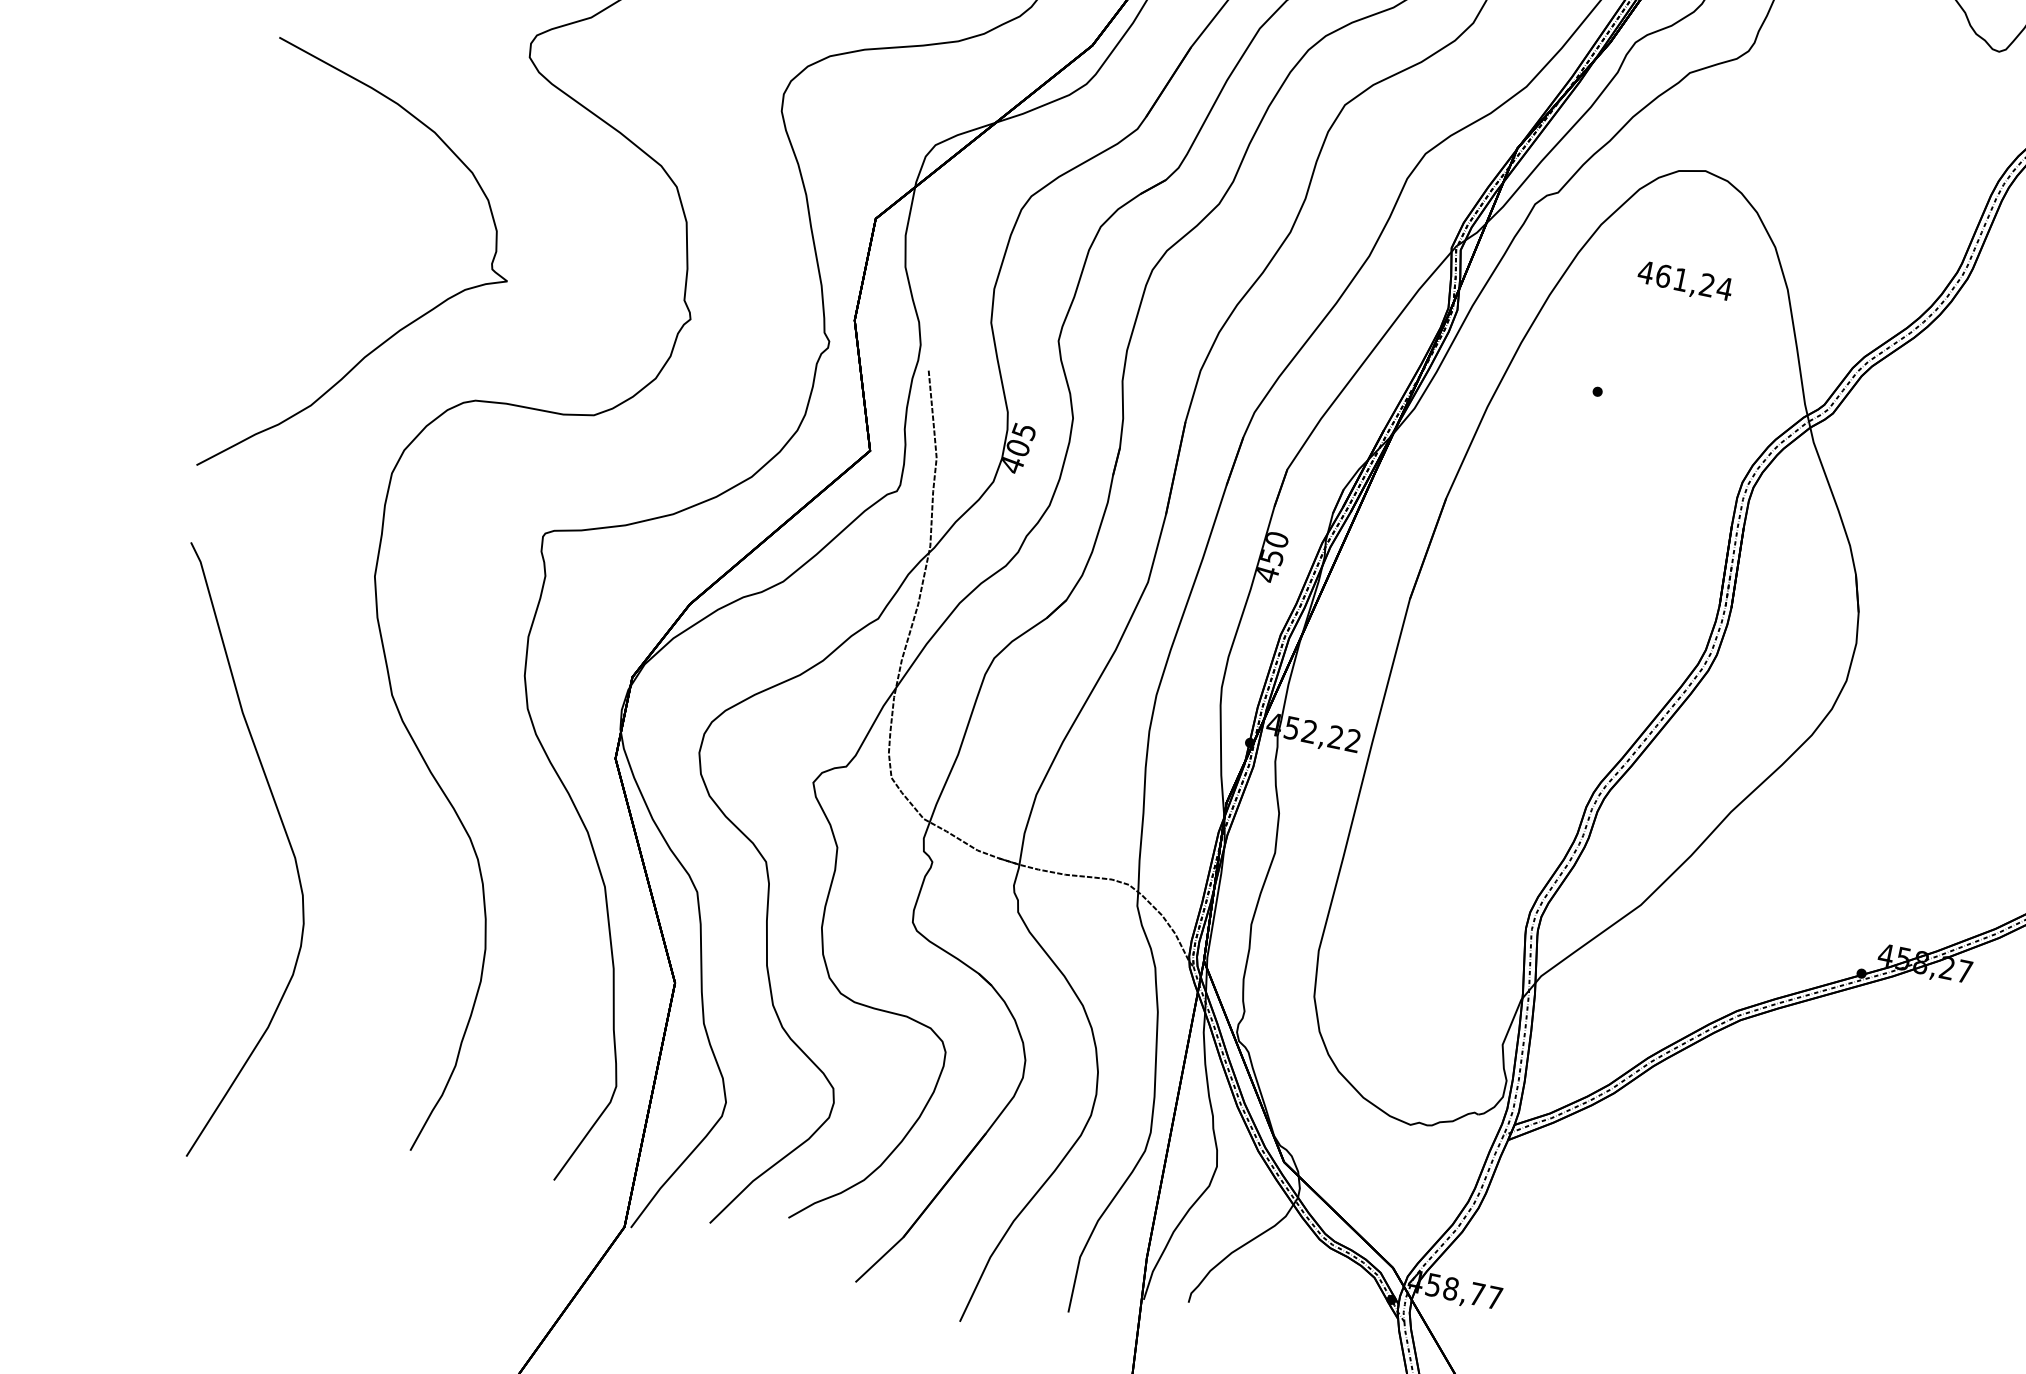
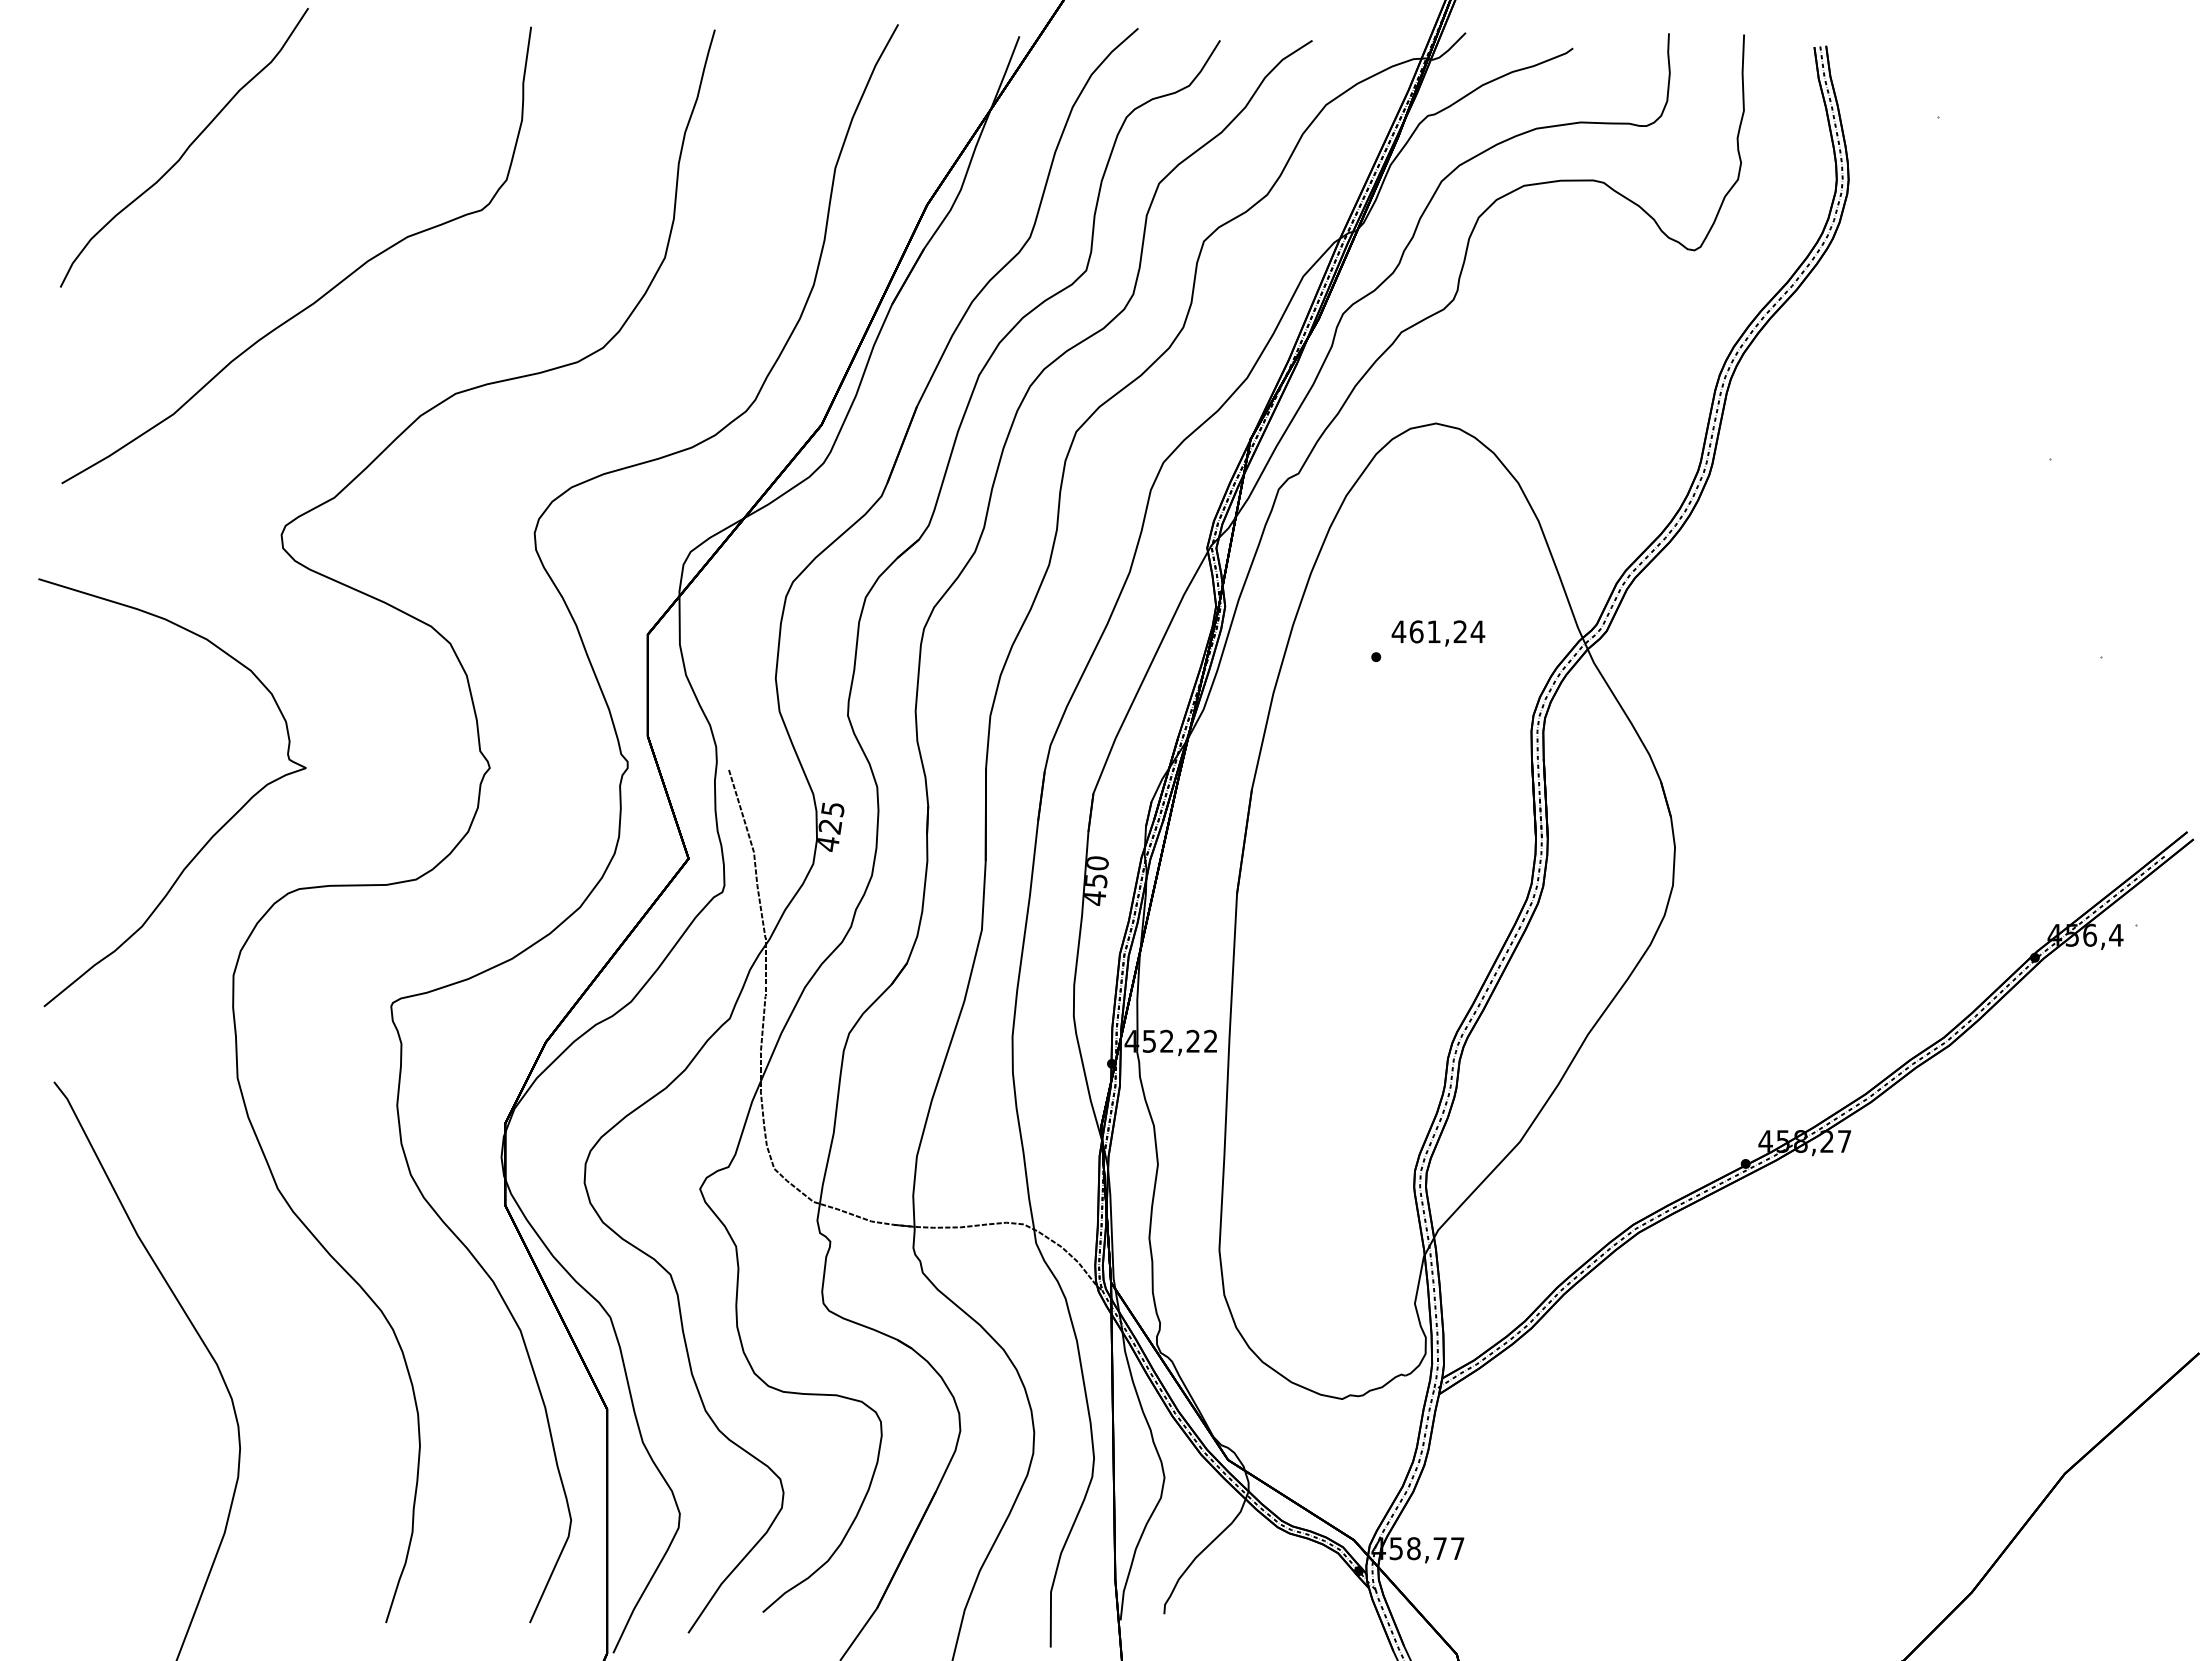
text: (1685, 282) -> (1438, 633), moved
text: (1018, 447) -> (830, 826), 405 -> 425

